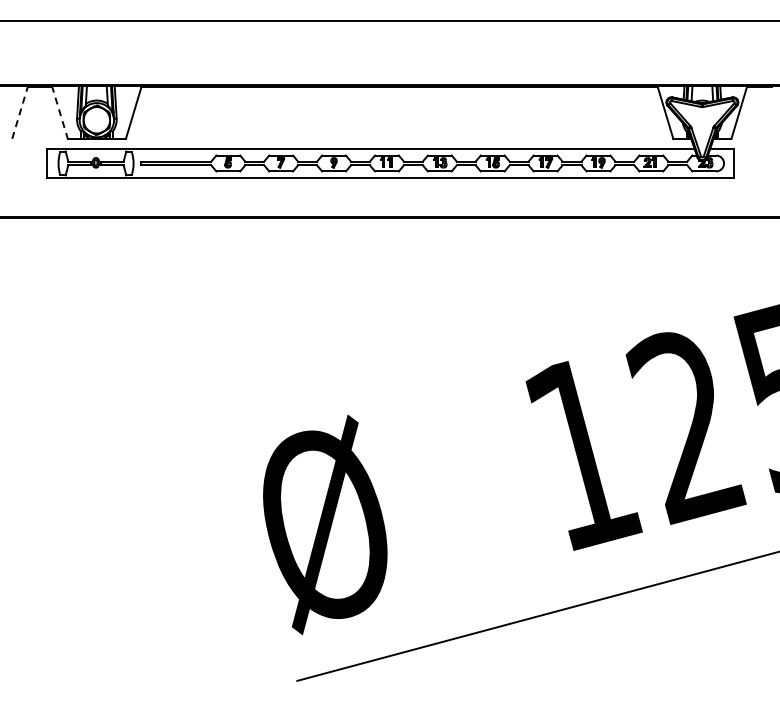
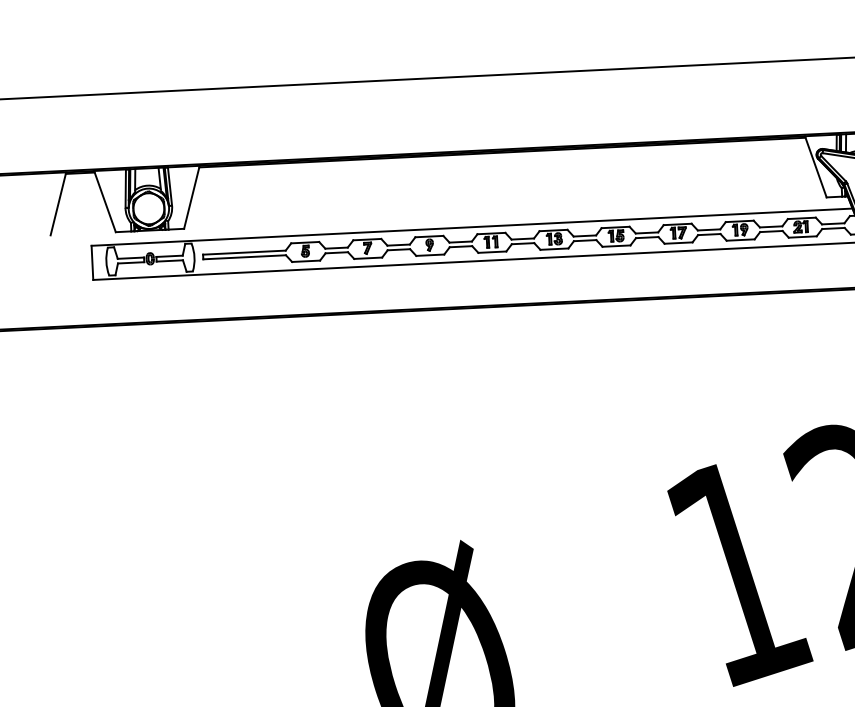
line: (20, 112) -> (58, 204), dashed -> solid
line: (59, 112) -> (104, 201), dashed -> solid

